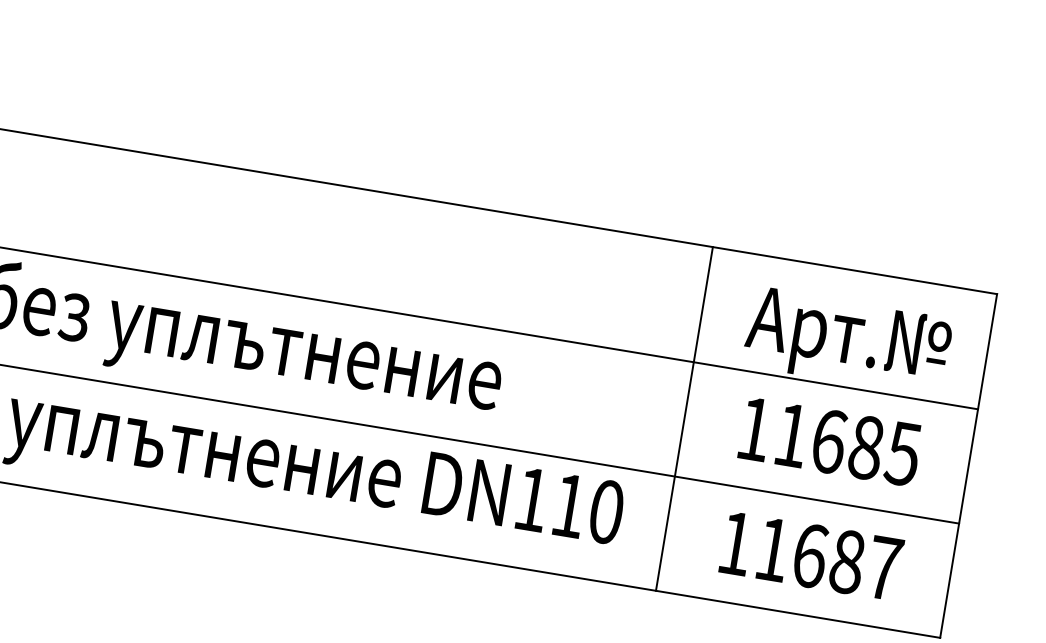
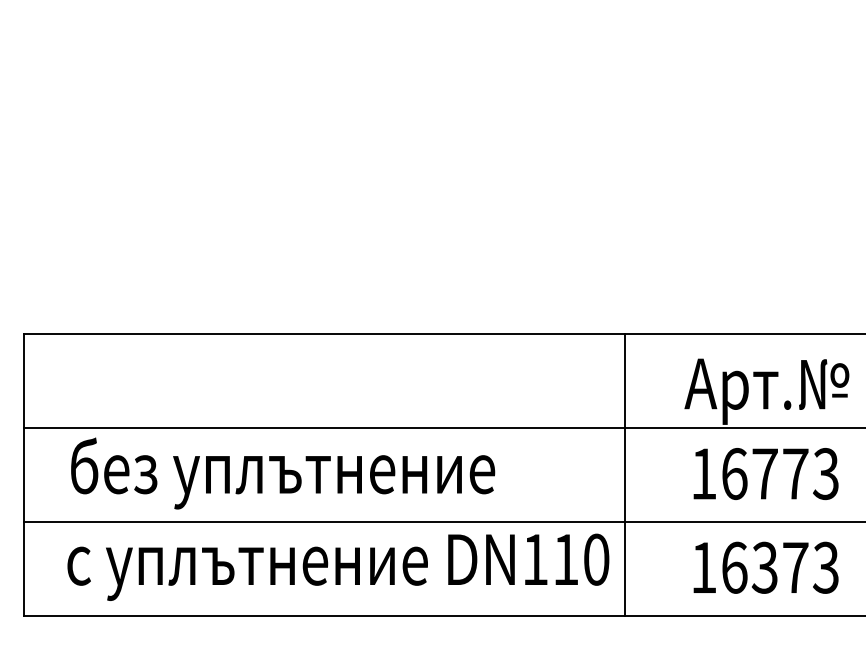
line: (684, 418) -> (624, 474), moved
text: (847, 444) -> (780, 473), 11685 -> 16773
text: (828, 558) -> (780, 567), 11687 -> 16373

